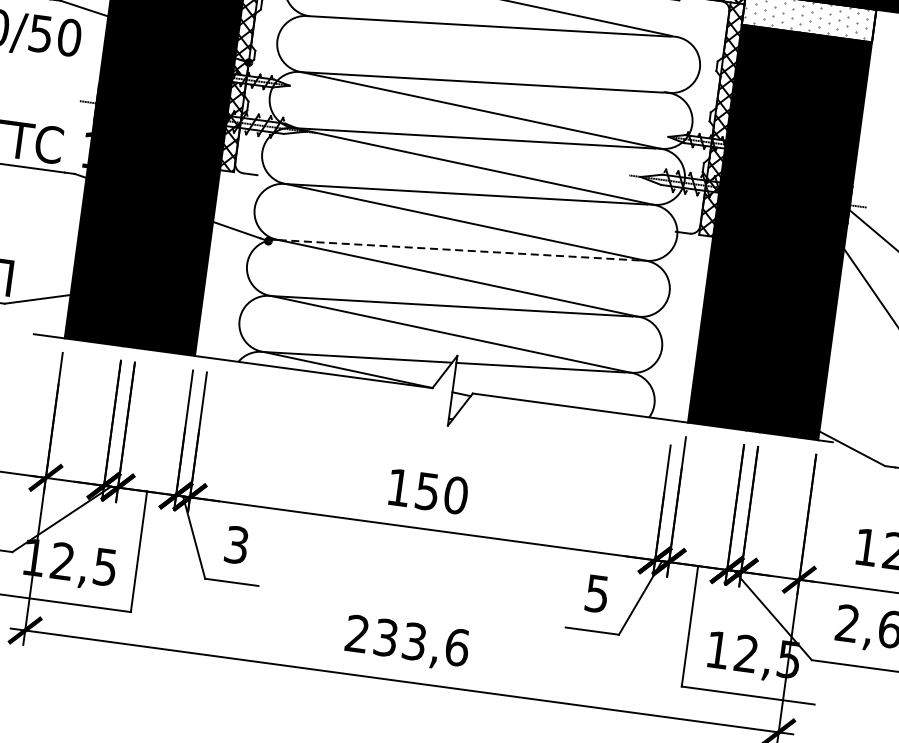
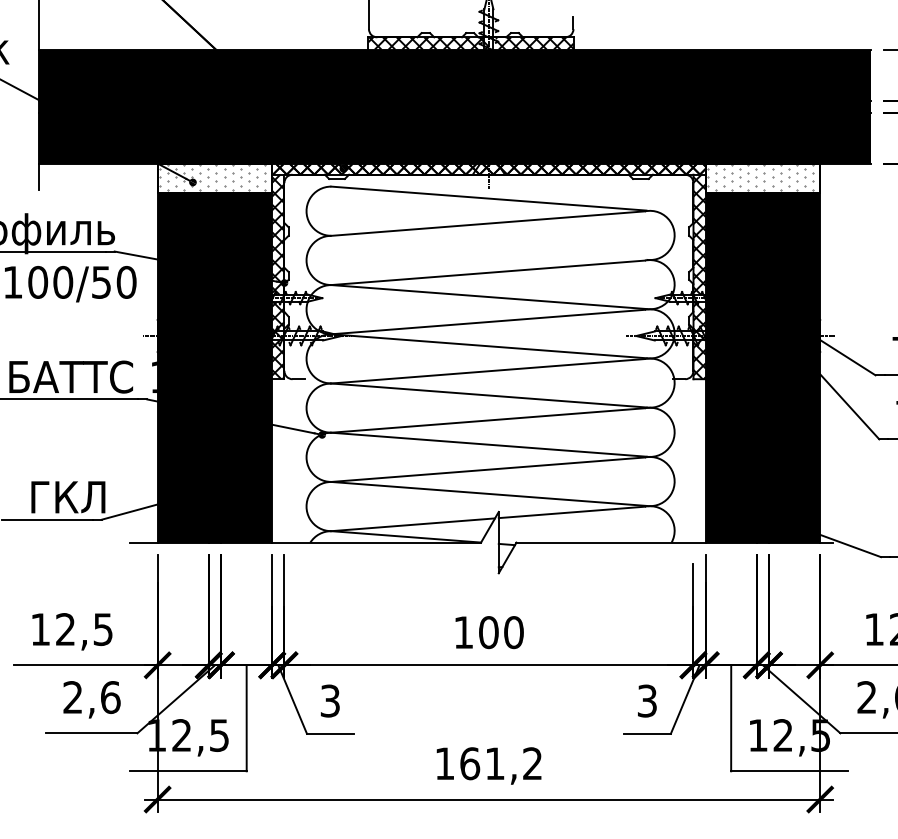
line: (458, 250) -> (487, 420), dashed -> solid
text: (427, 491) -> (488, 632), 150 -> 100
text: (597, 593) -> (647, 700), 5 -> 3
text: (407, 640) -> (488, 763), 233,6 -> 161,2

